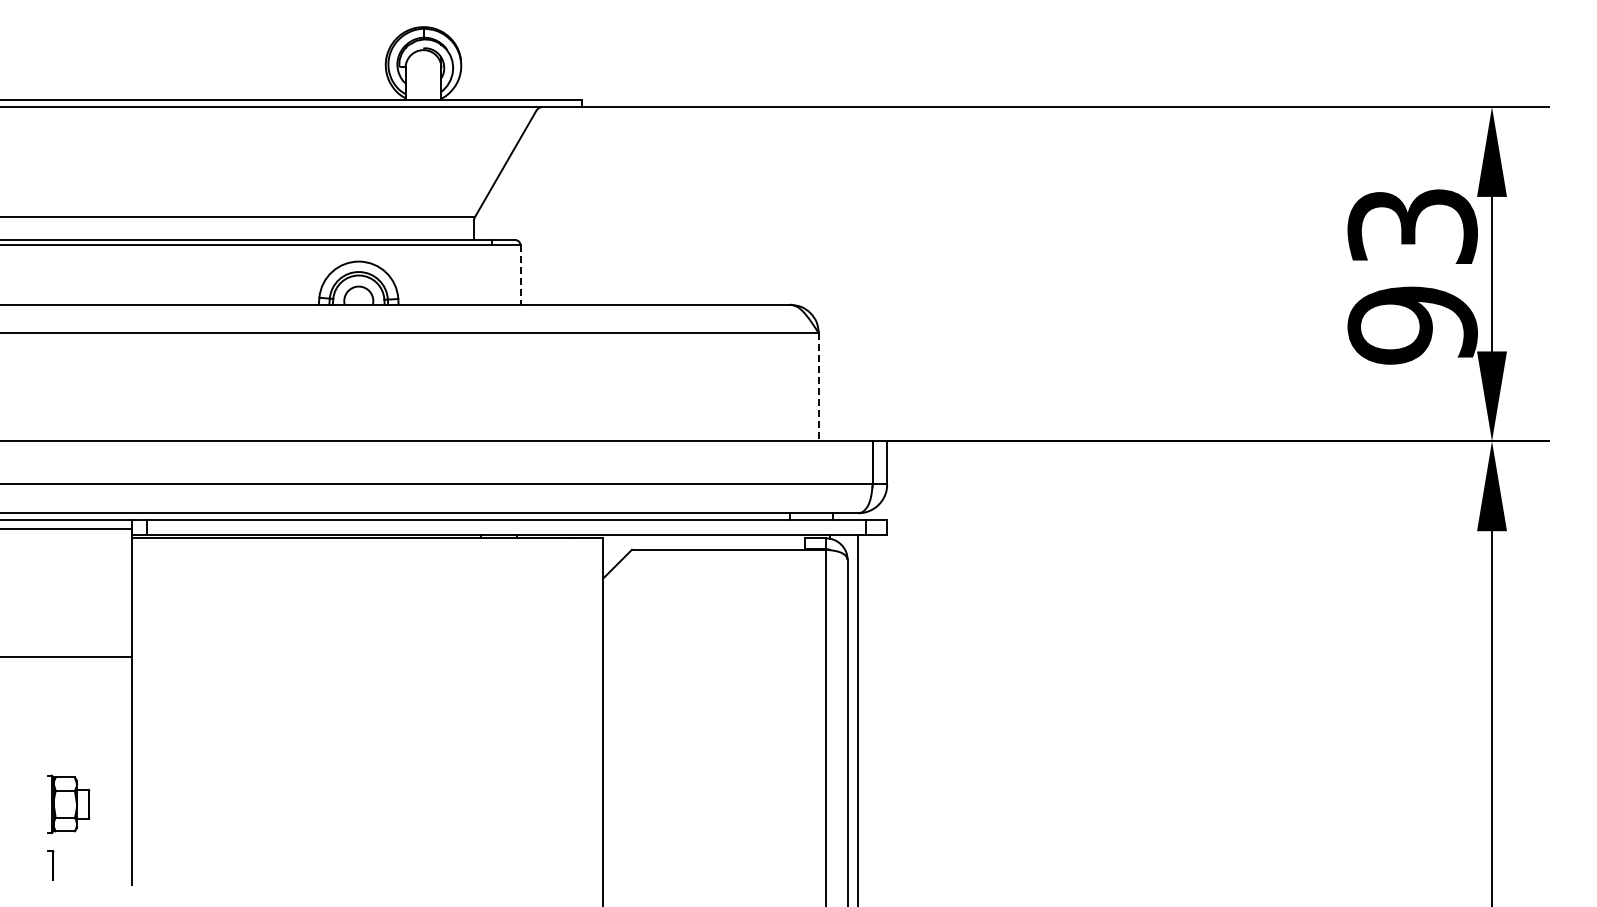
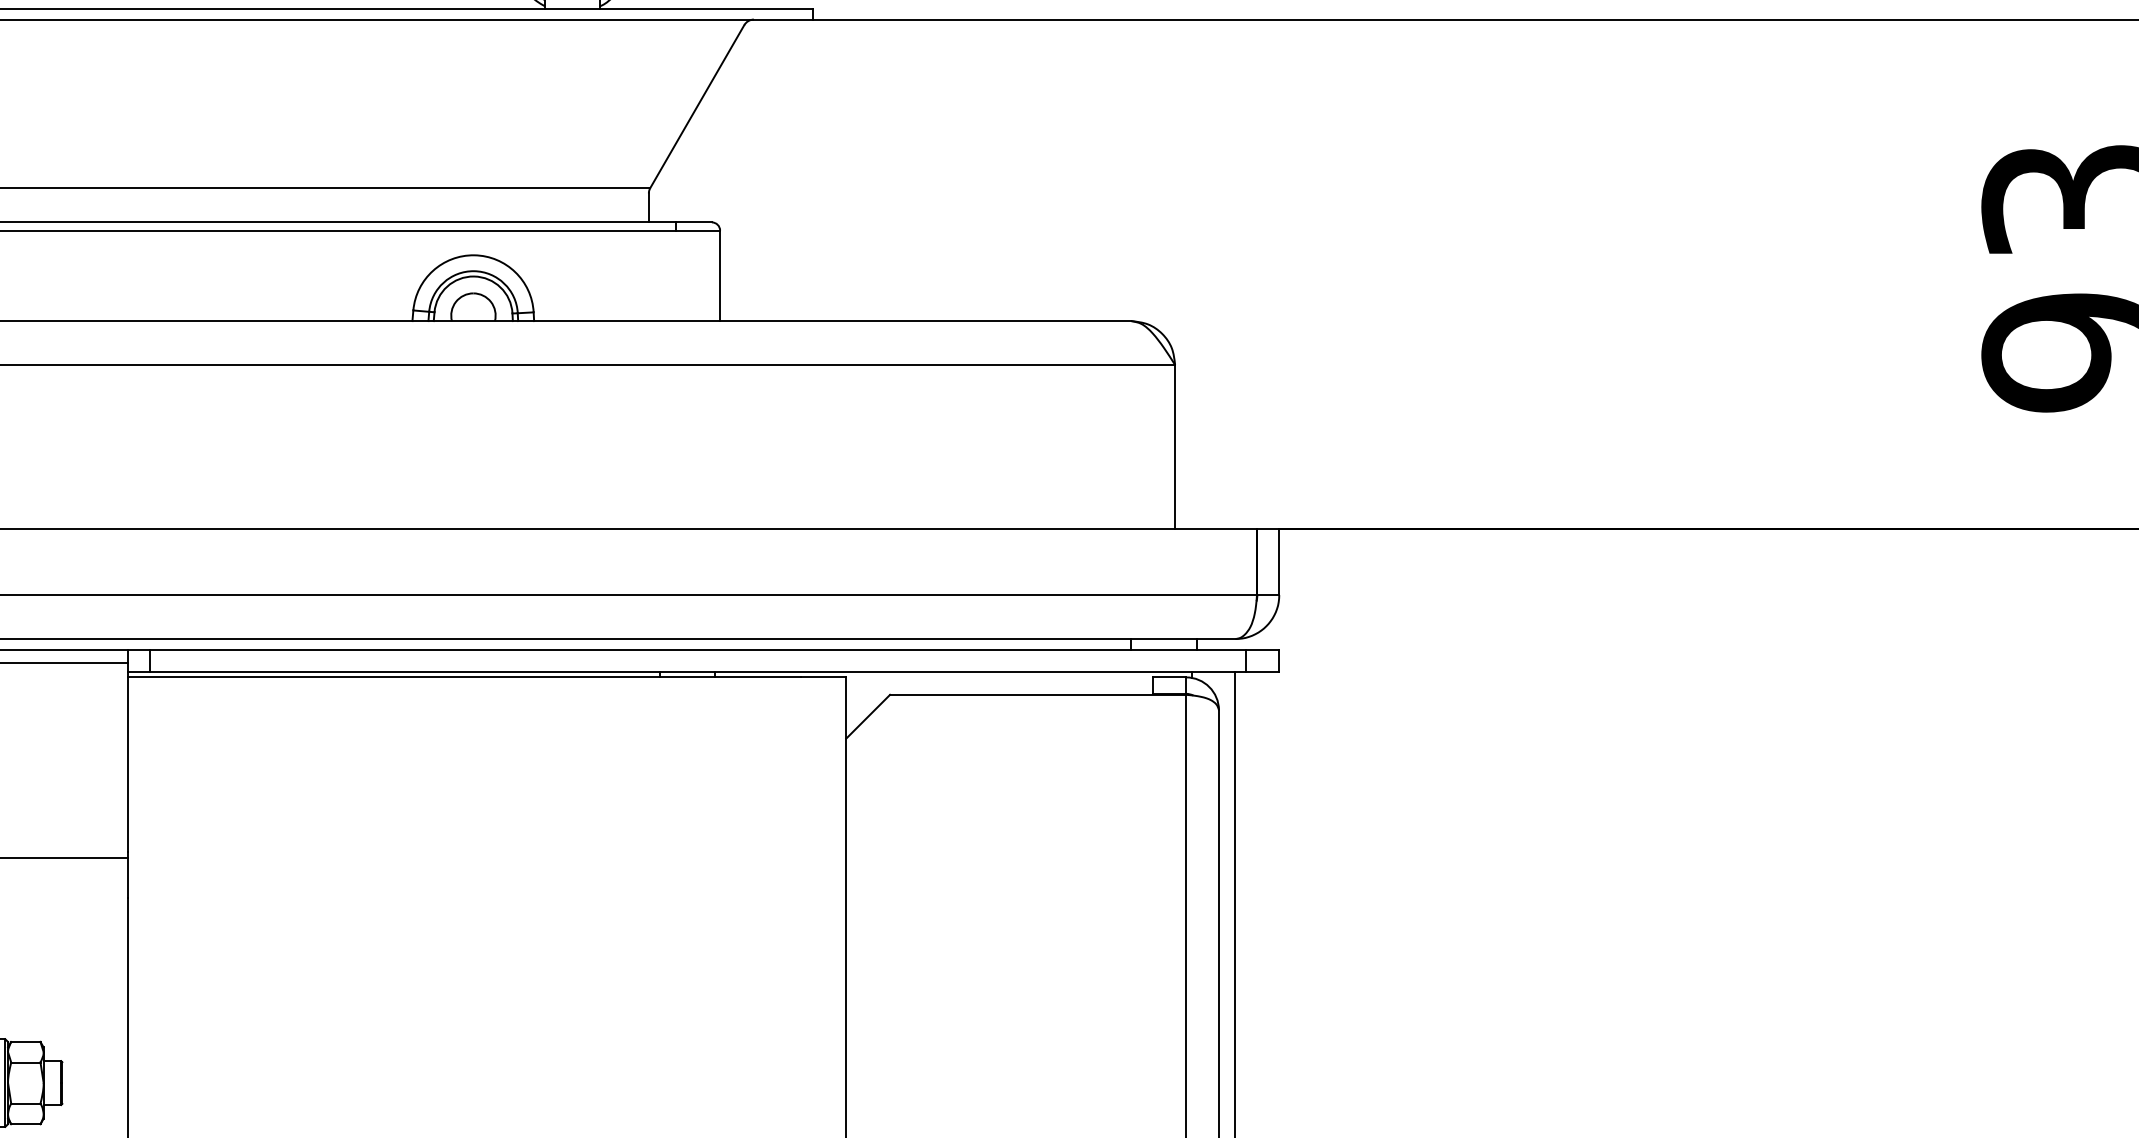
line: (520, 275) -> (720, 276), dashed -> solid
line: (818, 387) -> (1174, 447), dashed -> solid

